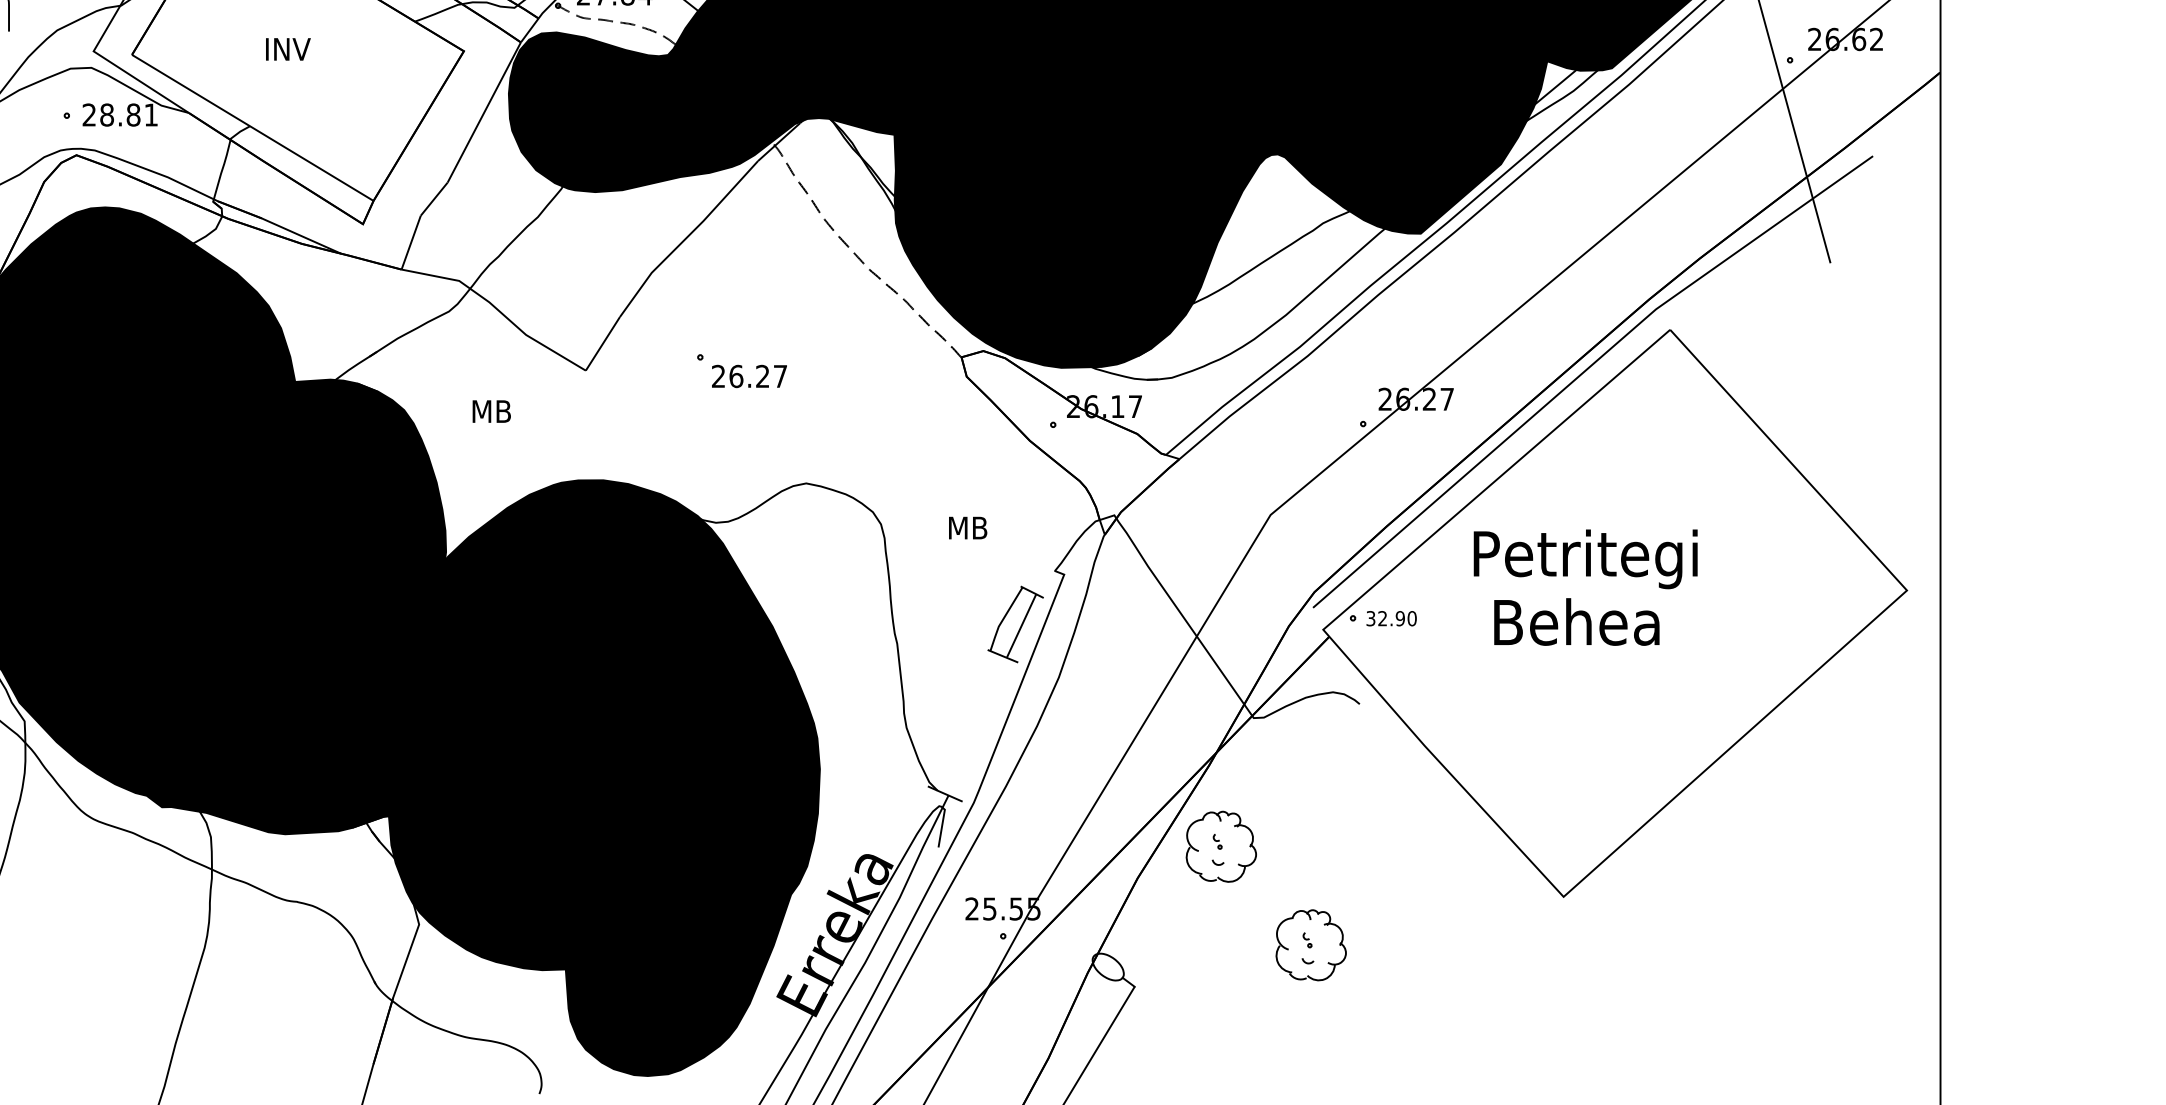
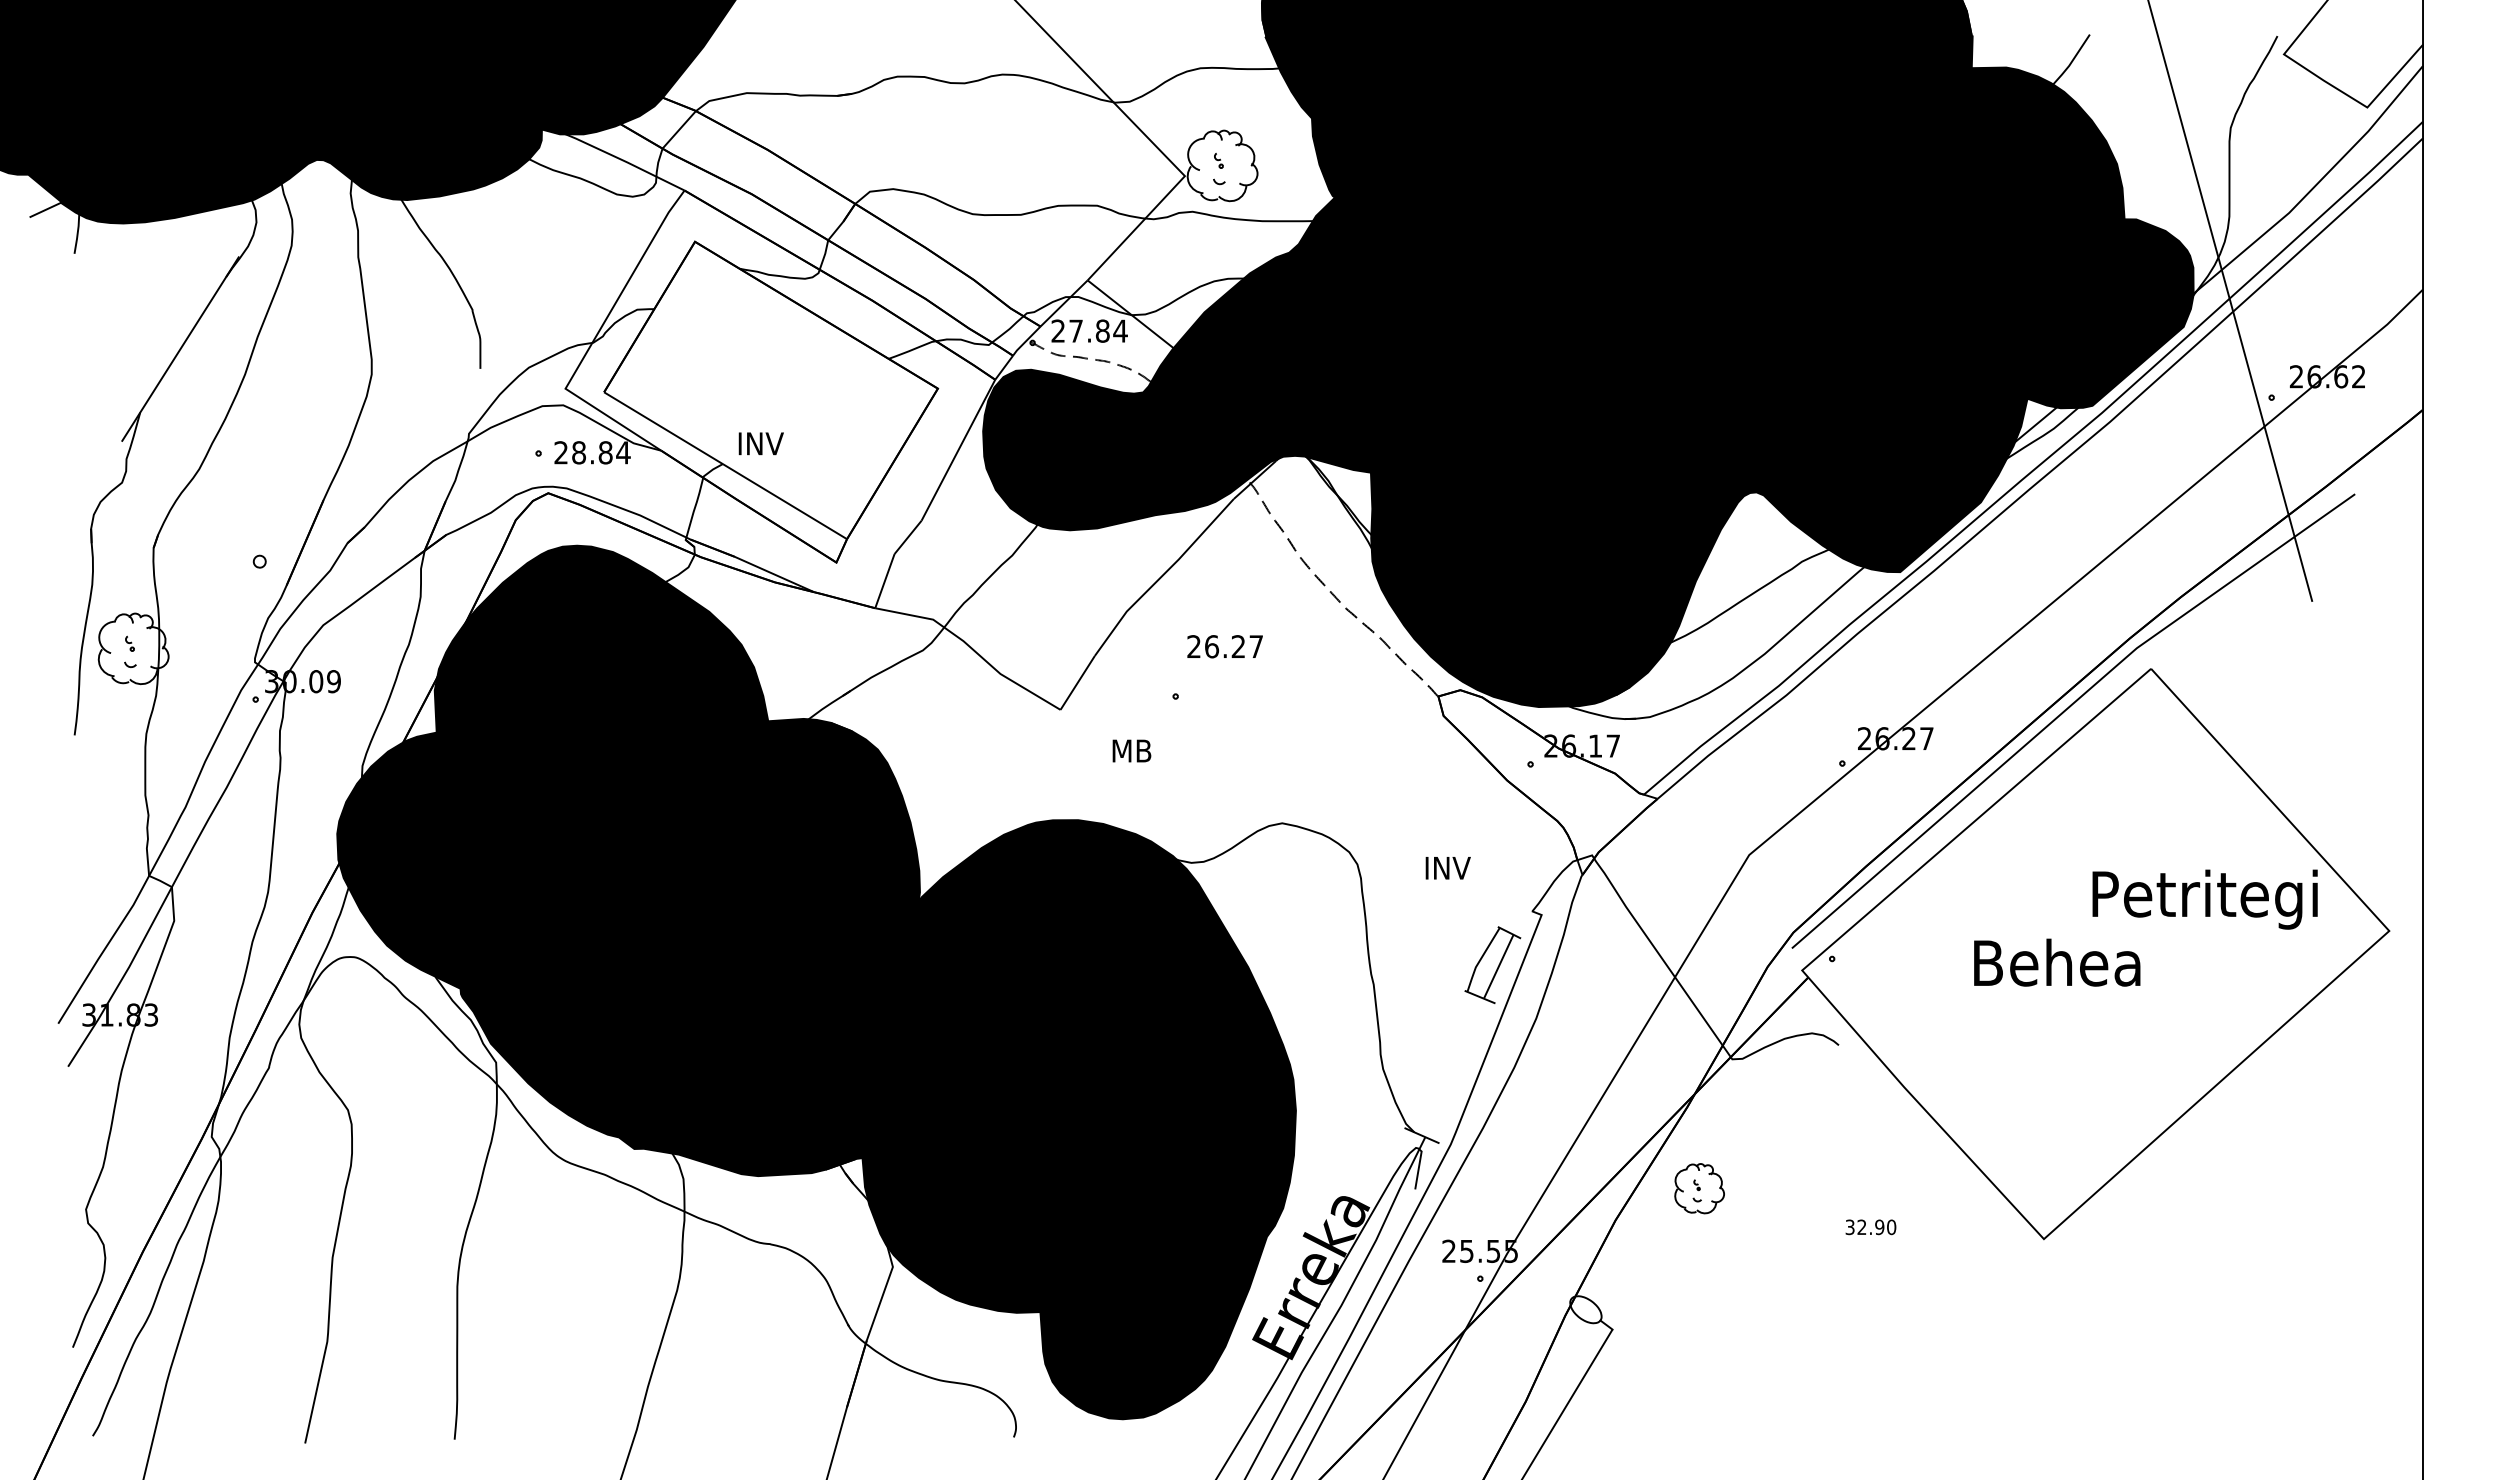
text: (287, 49) -> (760, 443), moved
text: (151, 114) -> (623, 452), 28.81 -> 28.84
text: (748, 376) -> (1224, 646), moved
text: (491, 411) -> (1131, 750), moved
text: (972, 528) -> (1449, 868), MB -> INV
text: (1585, 559) -> (2204, 899), moved
text: (1391, 618) -> (1870, 1227), moved
part: (1221, 846) -> (1699, 1188), size x0.7
part: (1310, 944) -> (1789, 1287), removed

